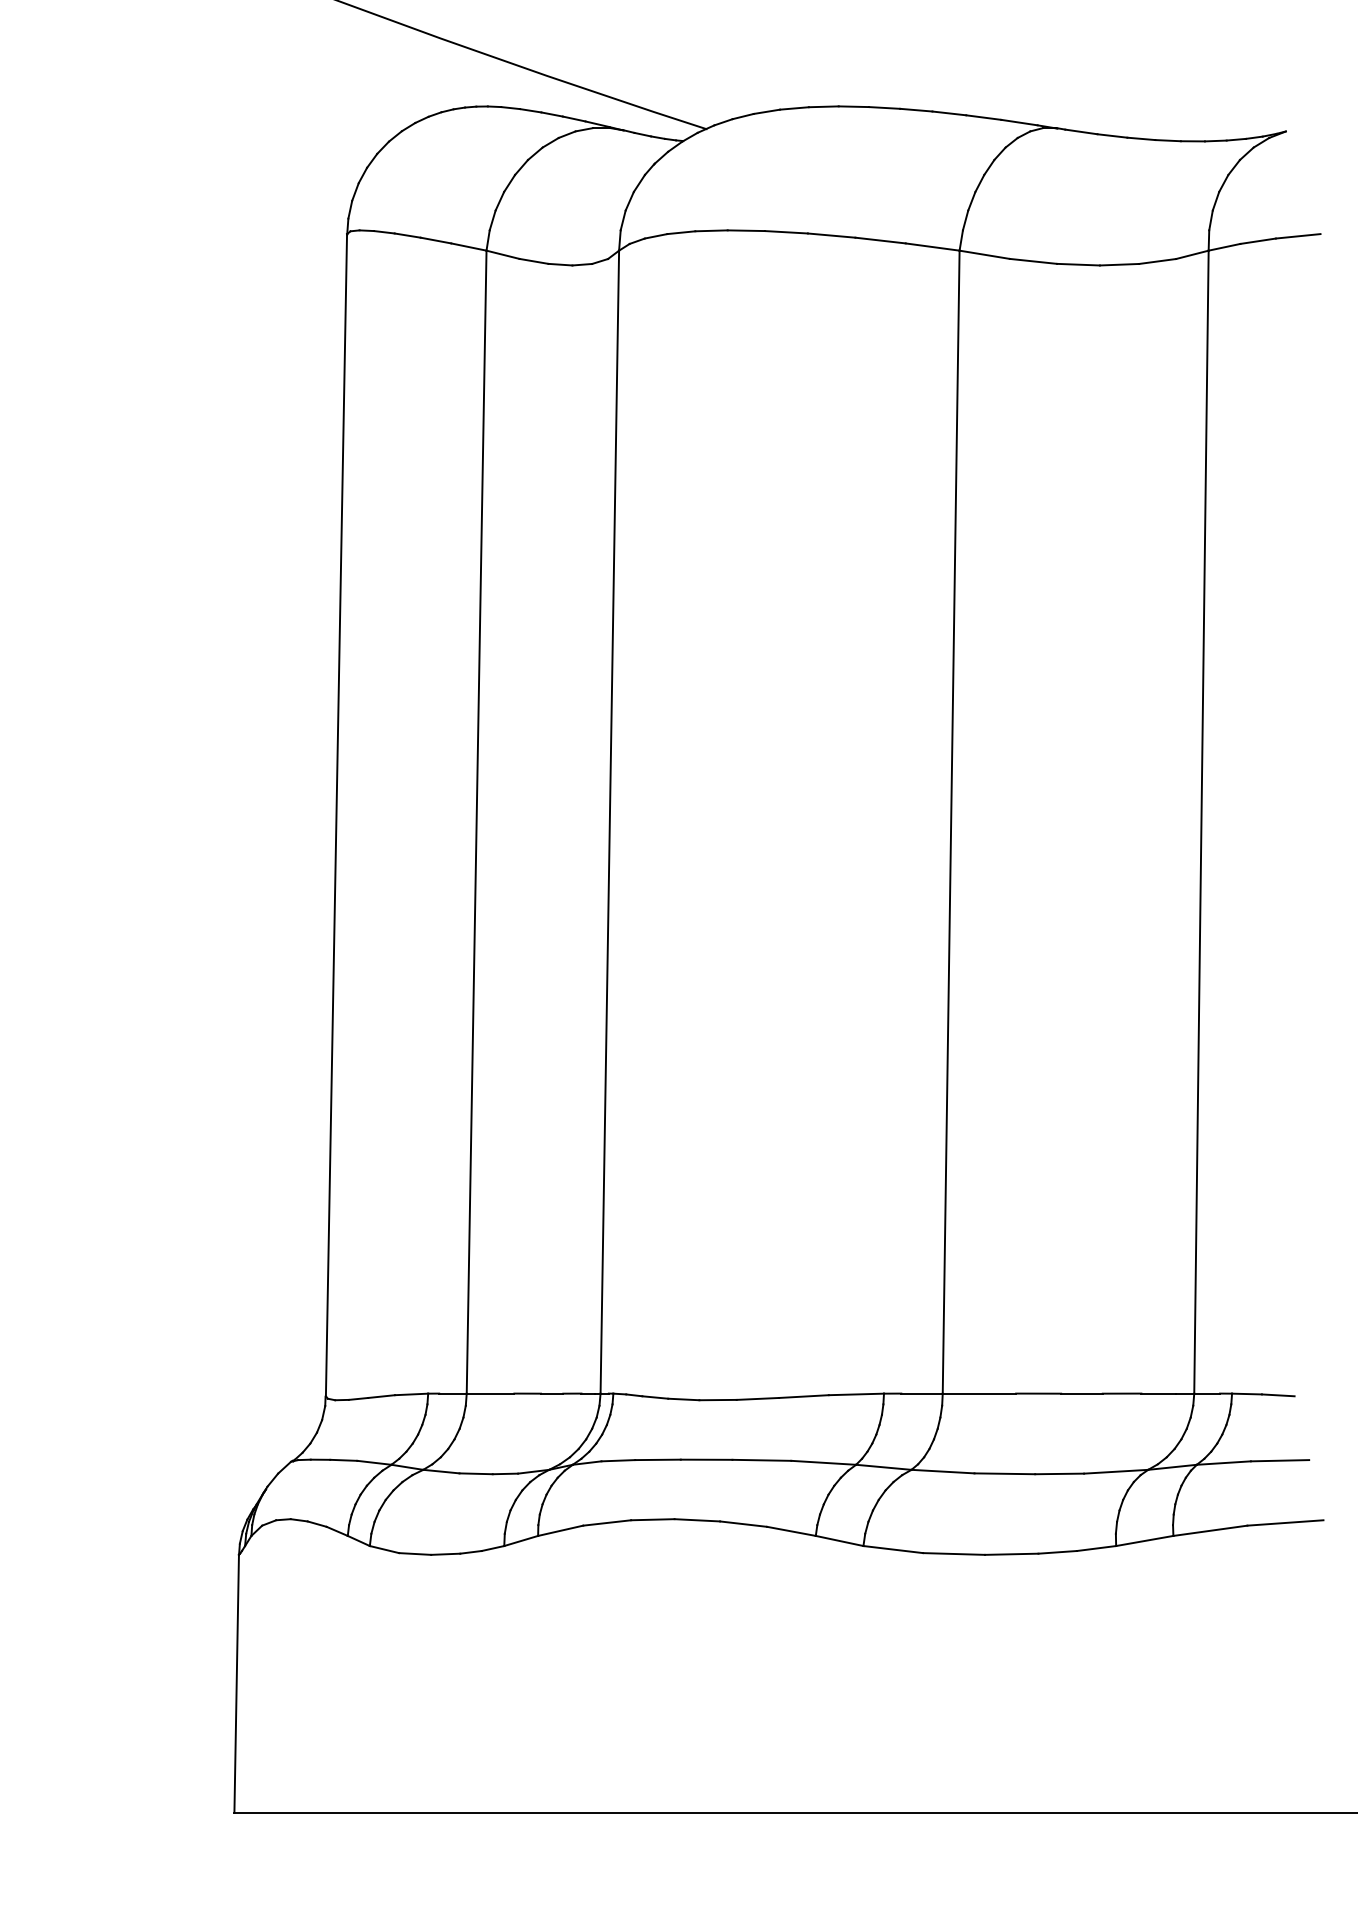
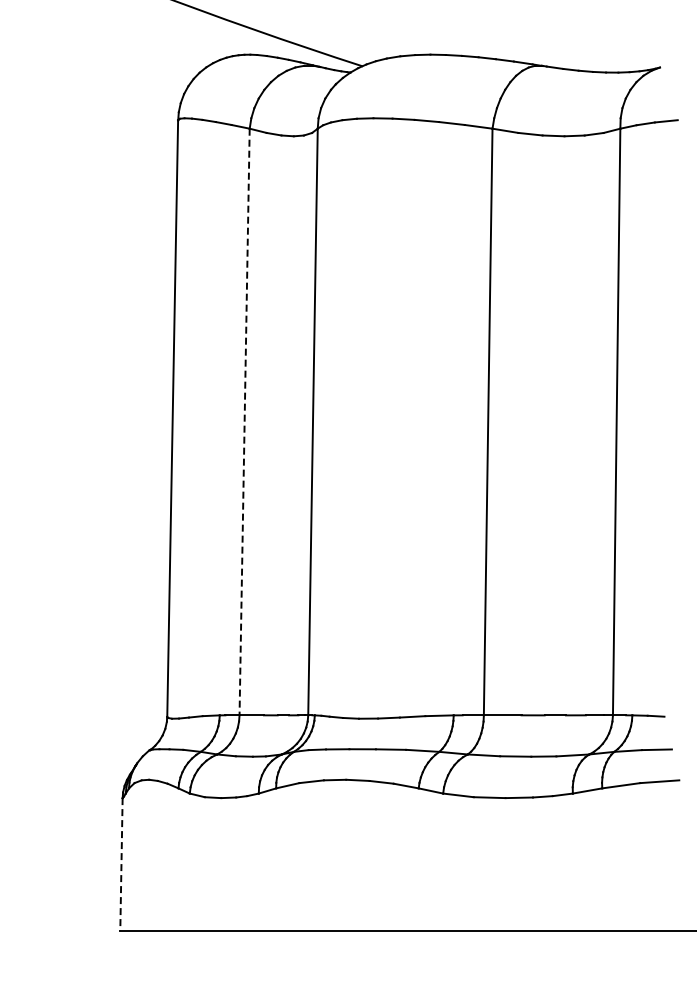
line: (476, 823) -> (244, 422), solid -> dashed
line: (236, 1684) -> (121, 864), solid -> dashed

